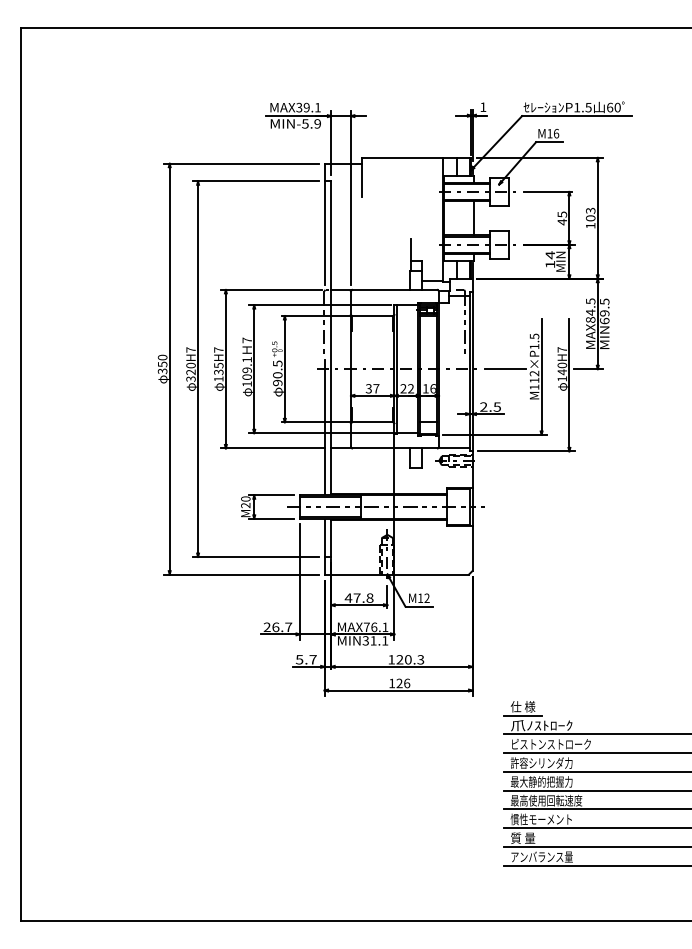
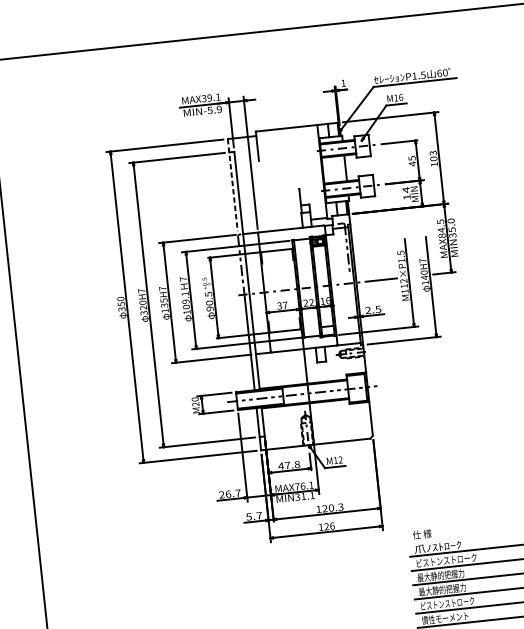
line: (324, 224) -> (232, 185), solid -> dashed
text: (604, 311) -> (451, 228), MIN69.5 -> MIN35.0
line: (522, 715) -> (422, 541), removed
text: (536, 762) -> (436, 575), 許容シリンダ力 -> 最大静的把握力
text: (546, 800) -> (447, 603), 最高使用回転速度 -> ピストンストローク

